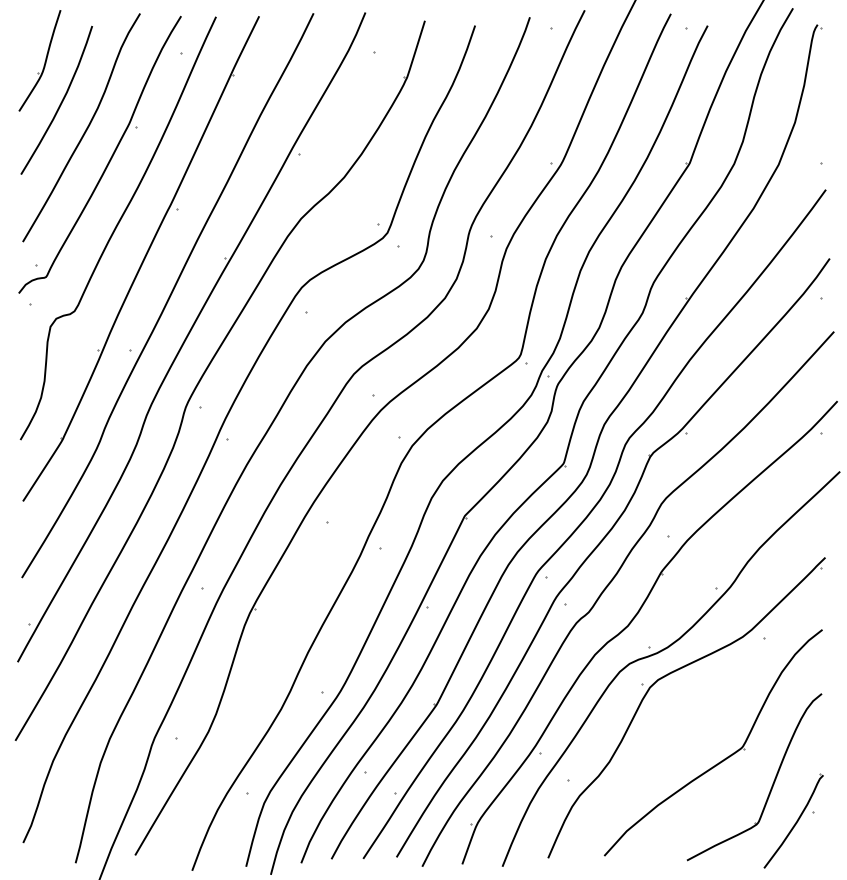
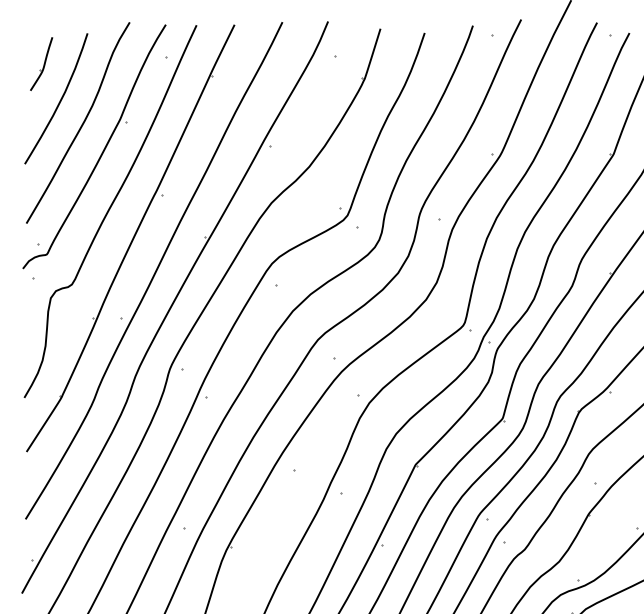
part: (39, 60) -> (41, 63), size x0.6

